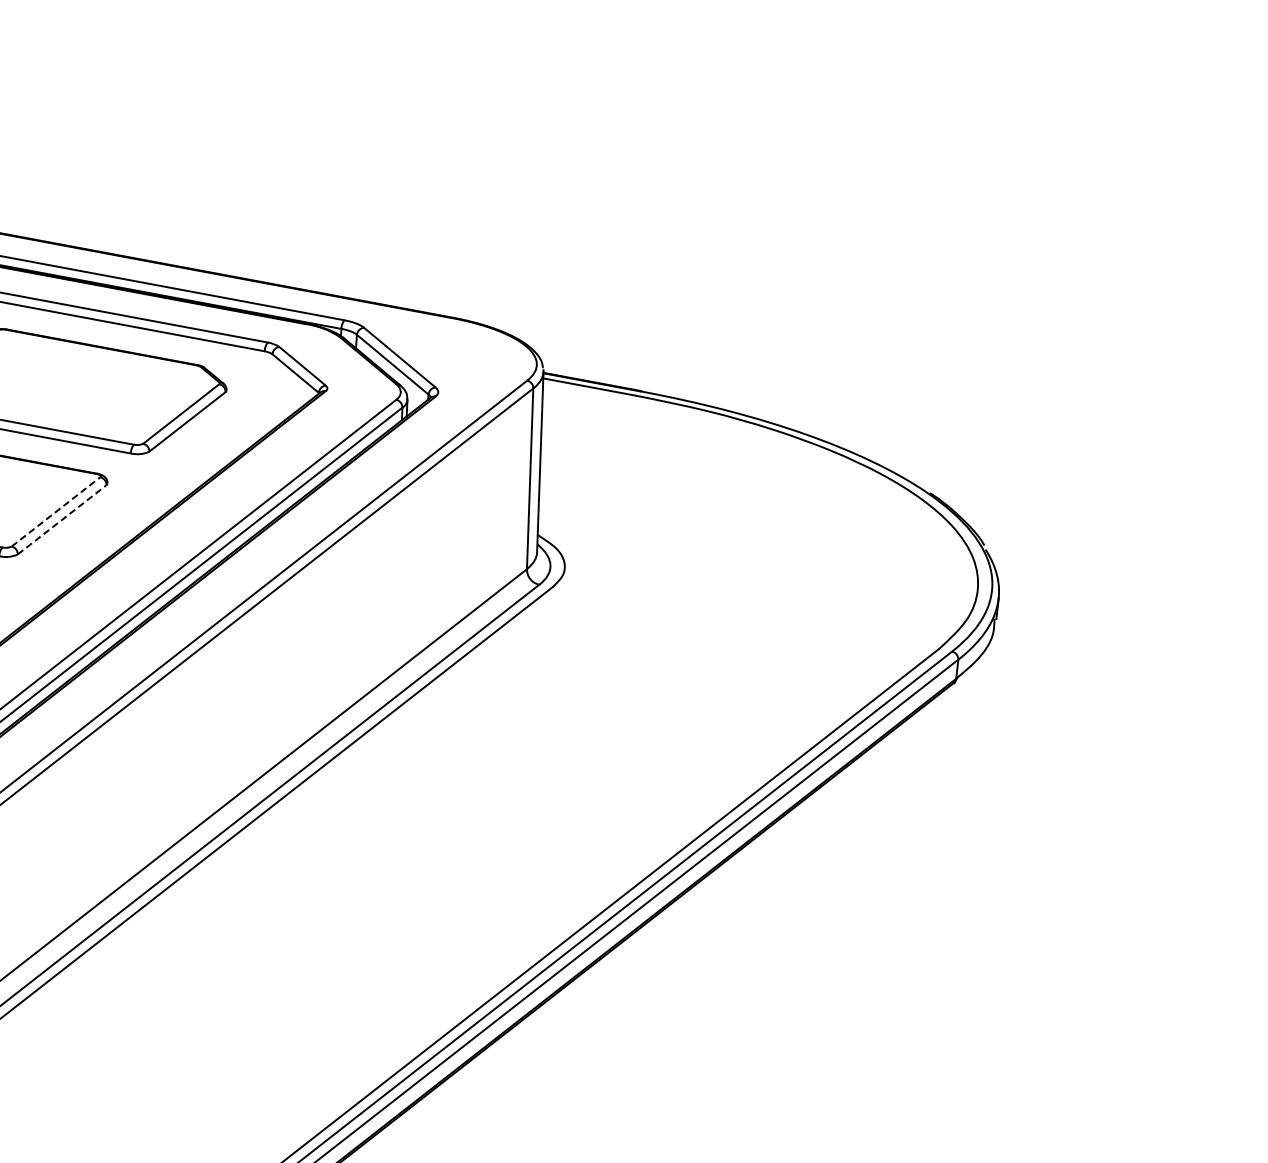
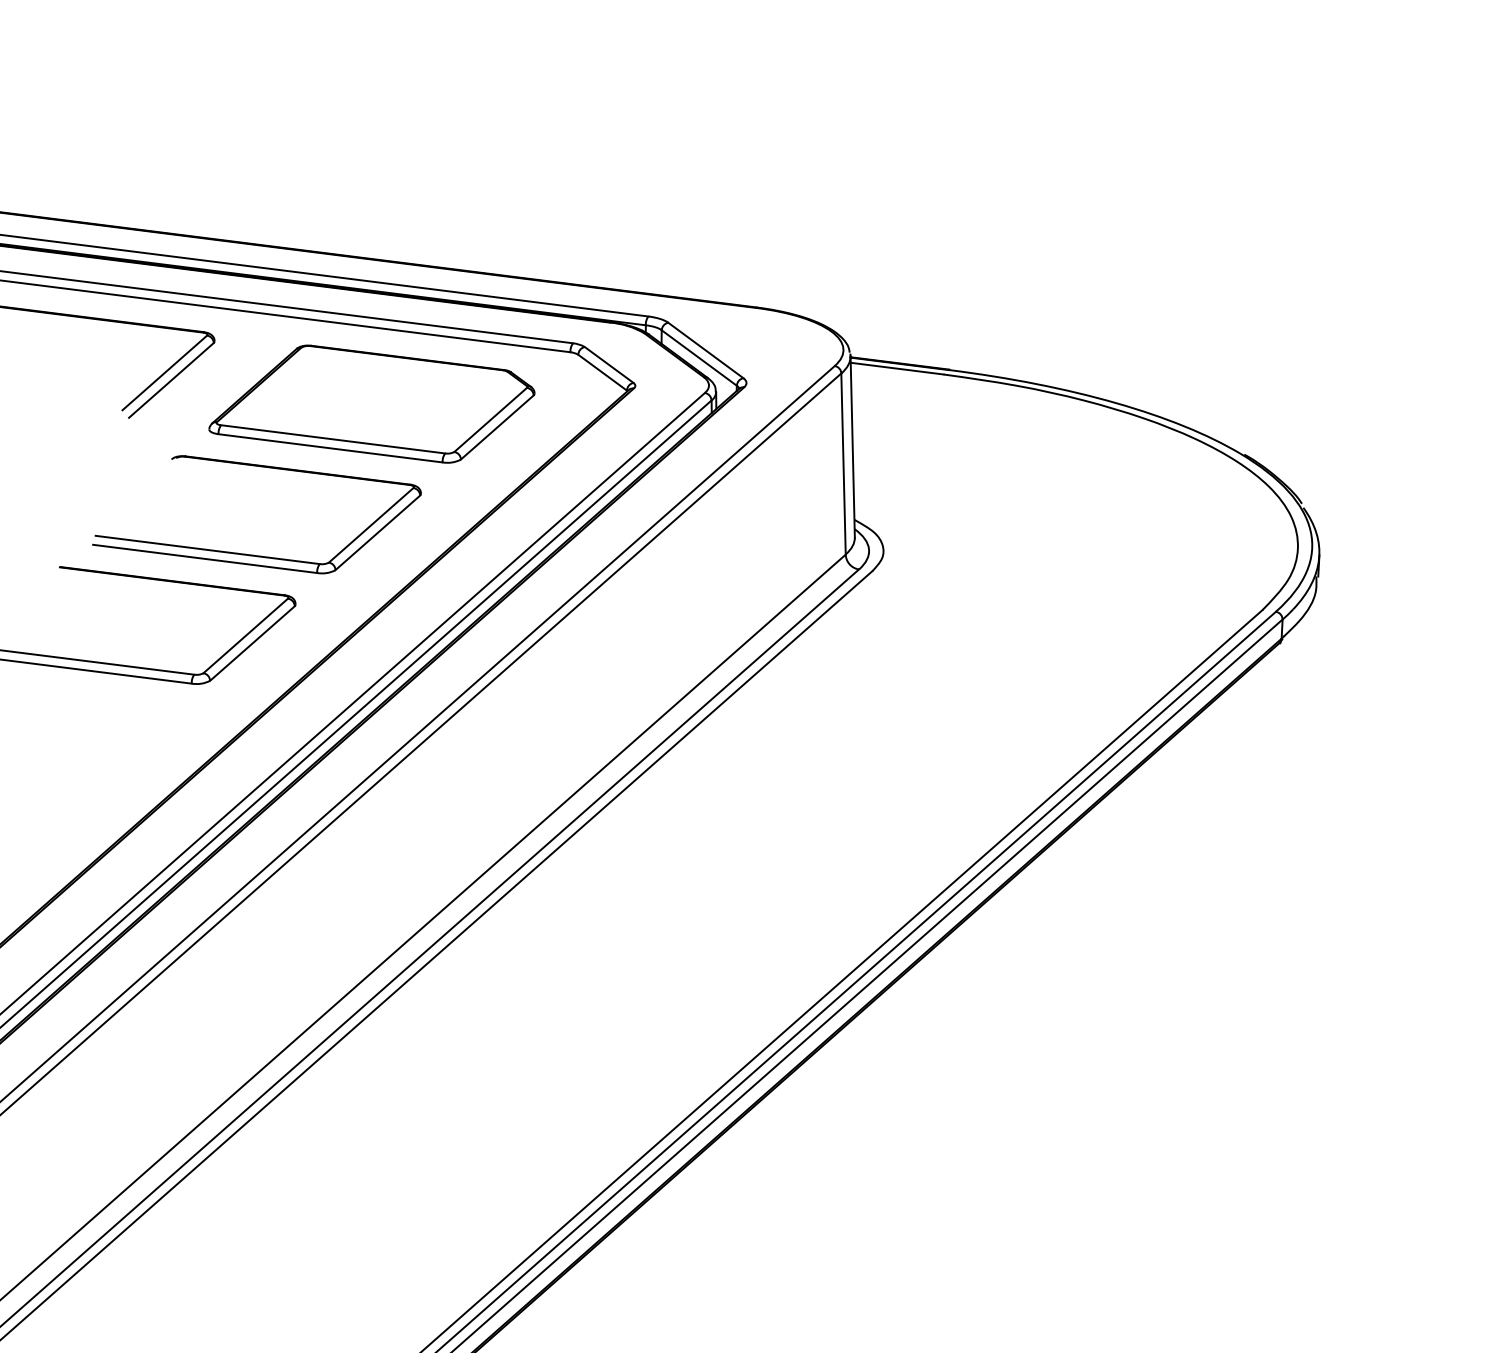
line: (56, 511) -> (371, 524), dashed -> solid
line: (62, 519) -> (378, 532), dashed -> solid

